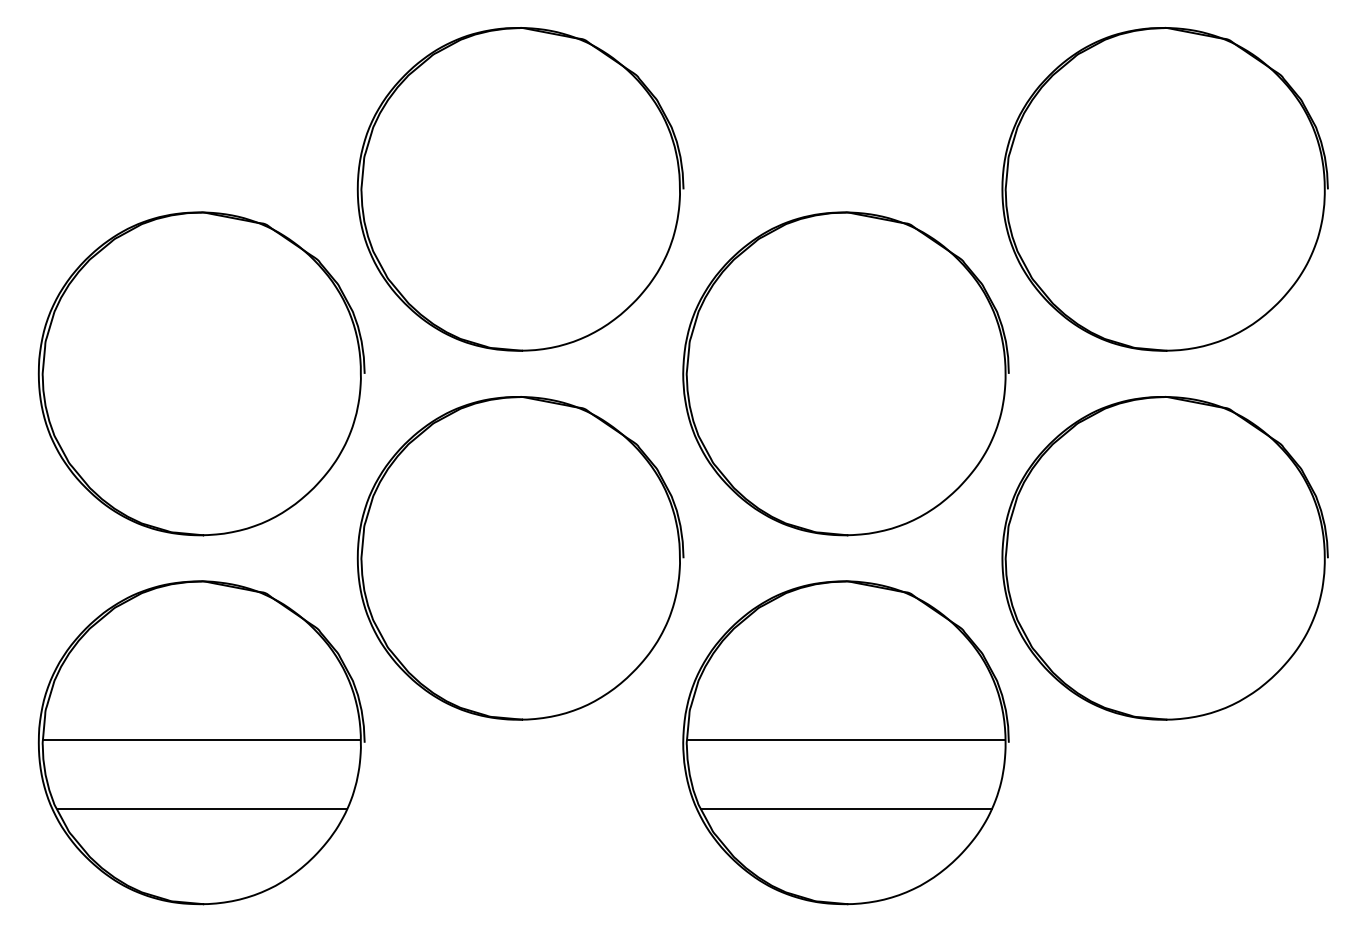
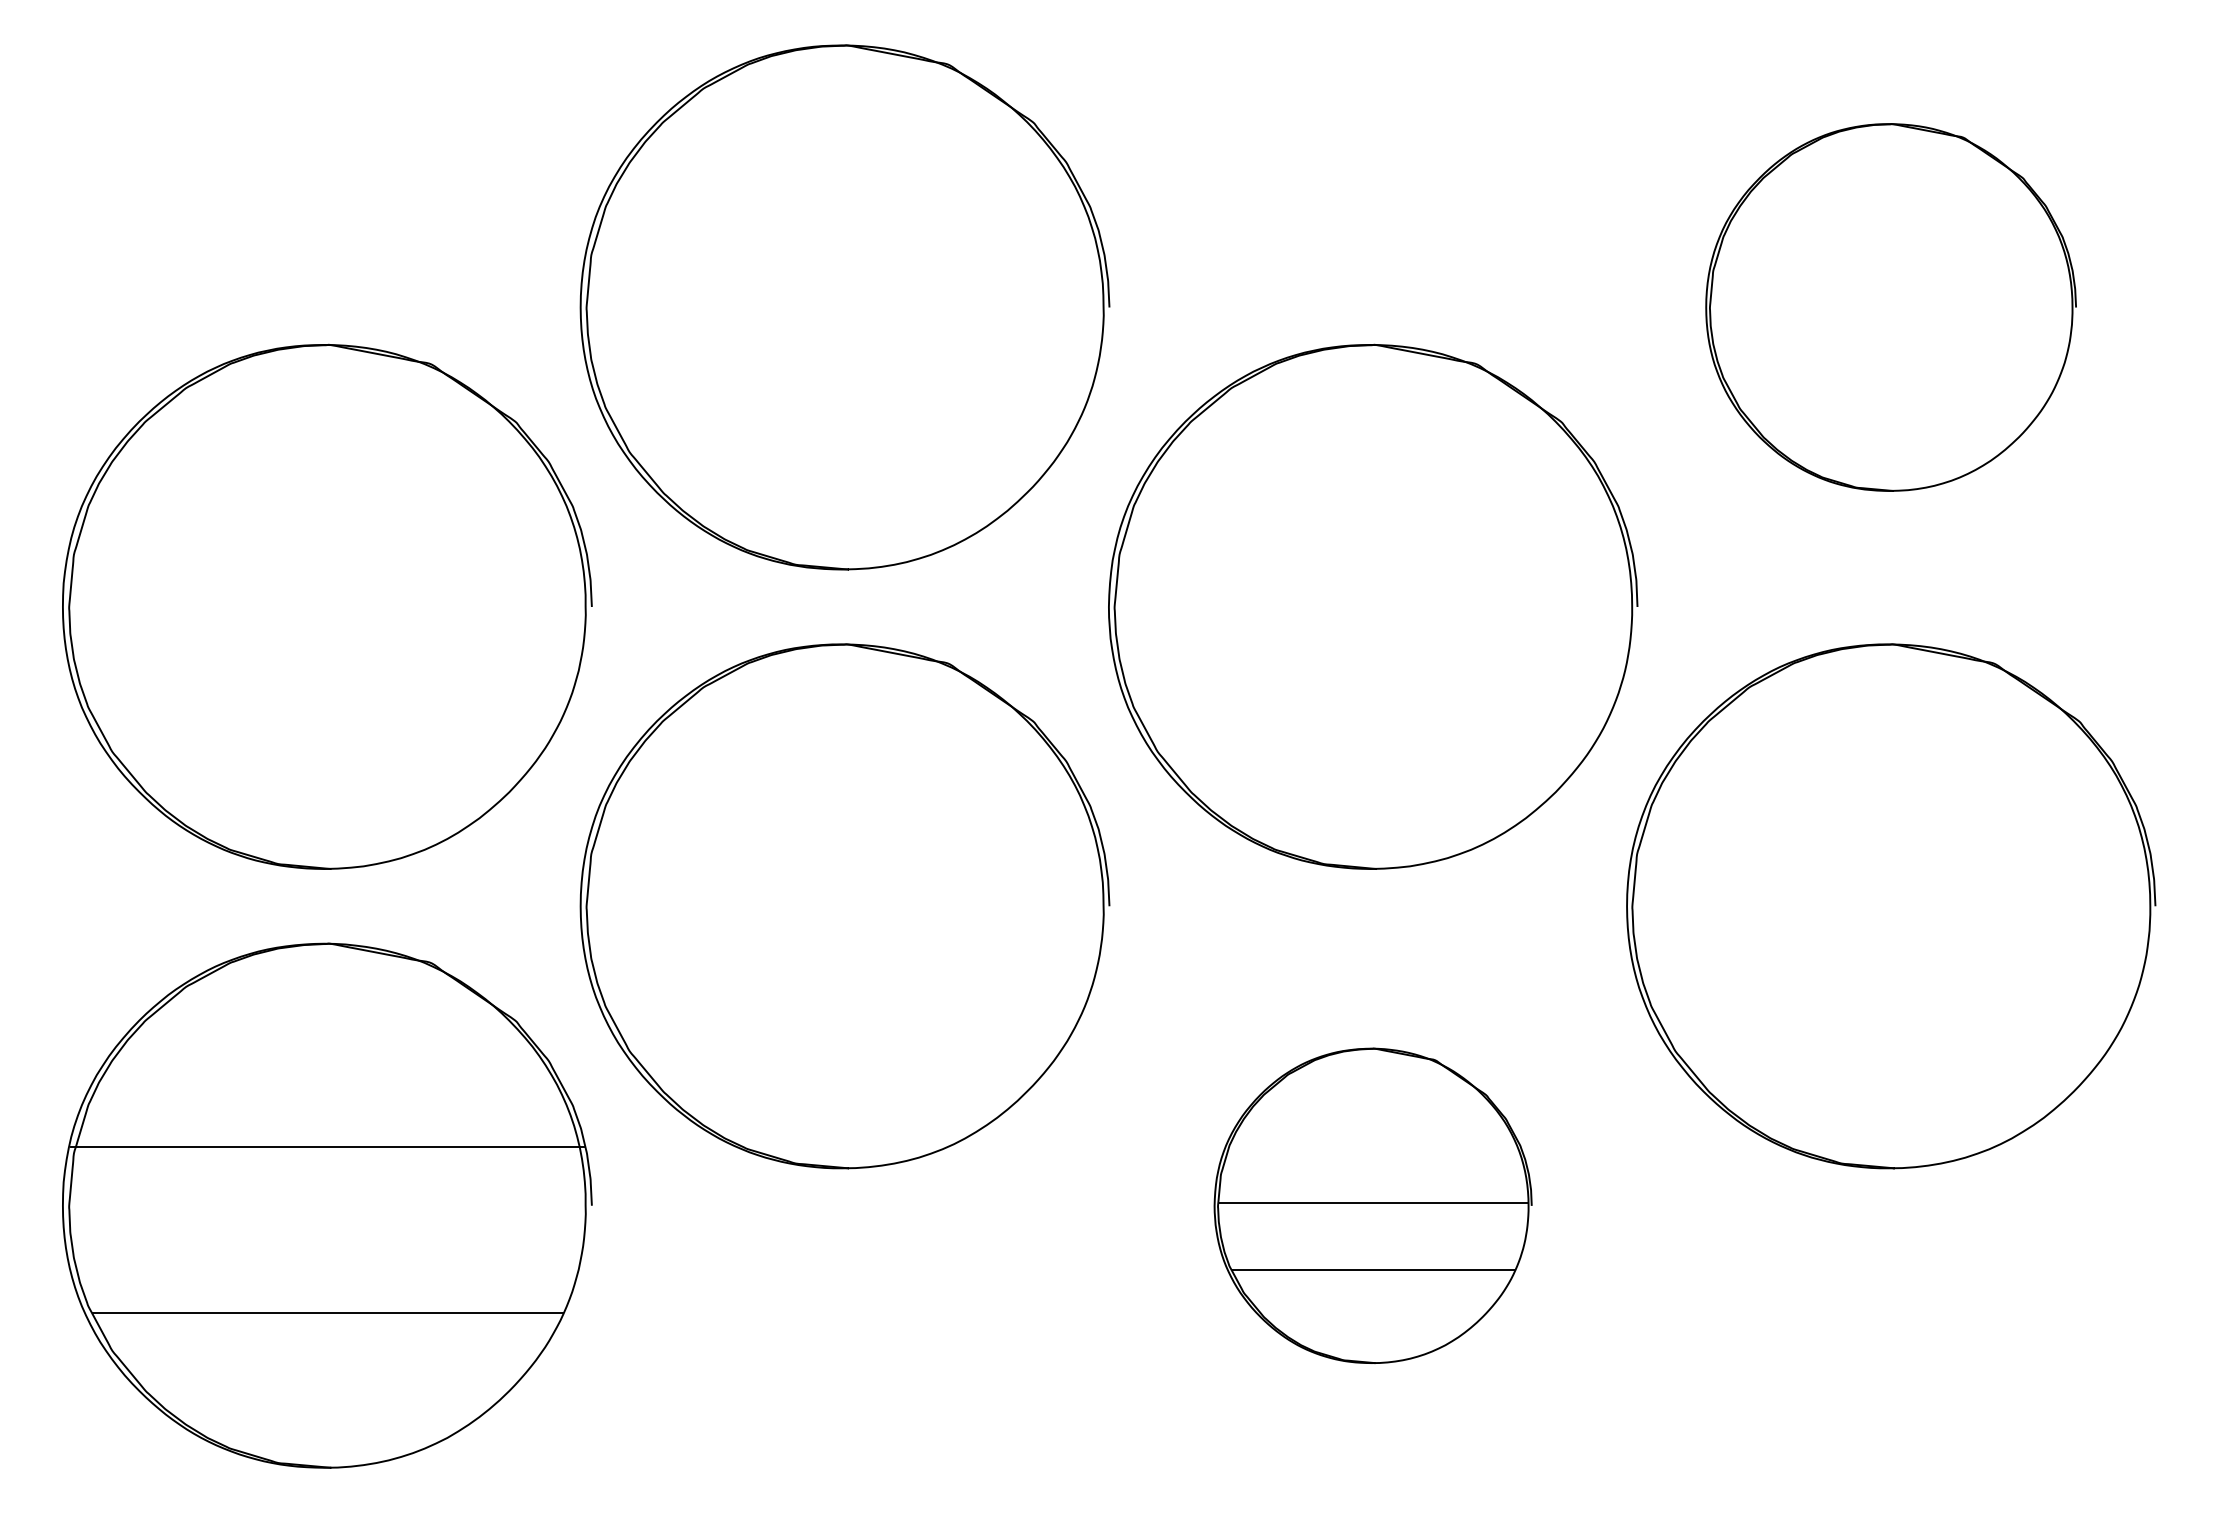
part: (1164, 189) -> (1890, 307), size x0.7
line: (201, 739) -> (326, 1146), moved
part: (845, 742) -> (1372, 1205), size x0.6

